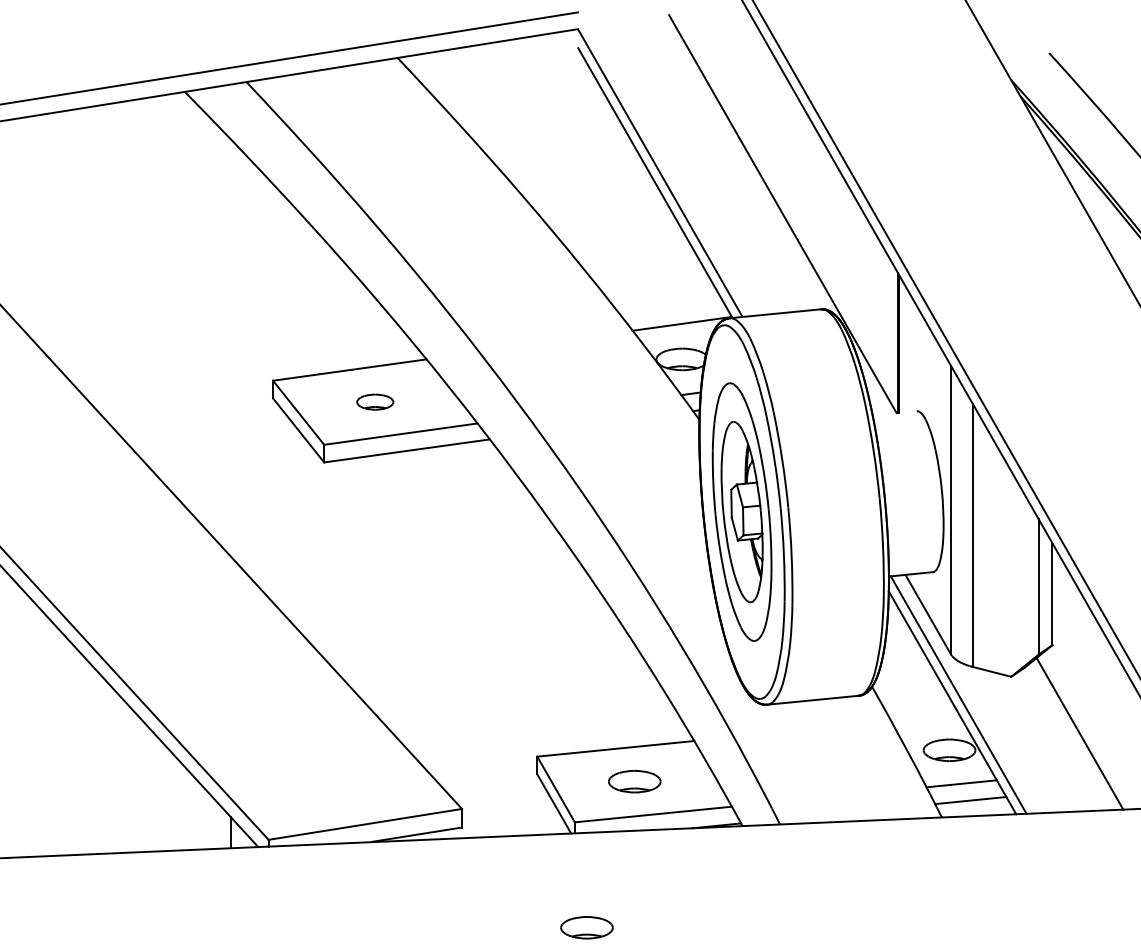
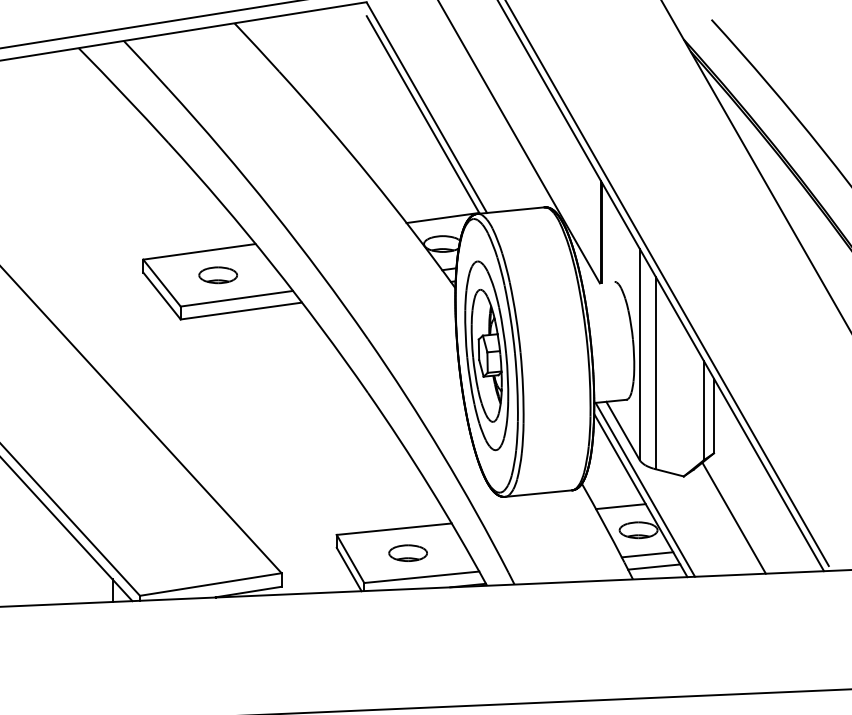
part: (374, 402) -> (217, 275), size x1.43
line: (924, 717) -> (620, 506), added
part: (586, 926) -> (372, 659), removed

